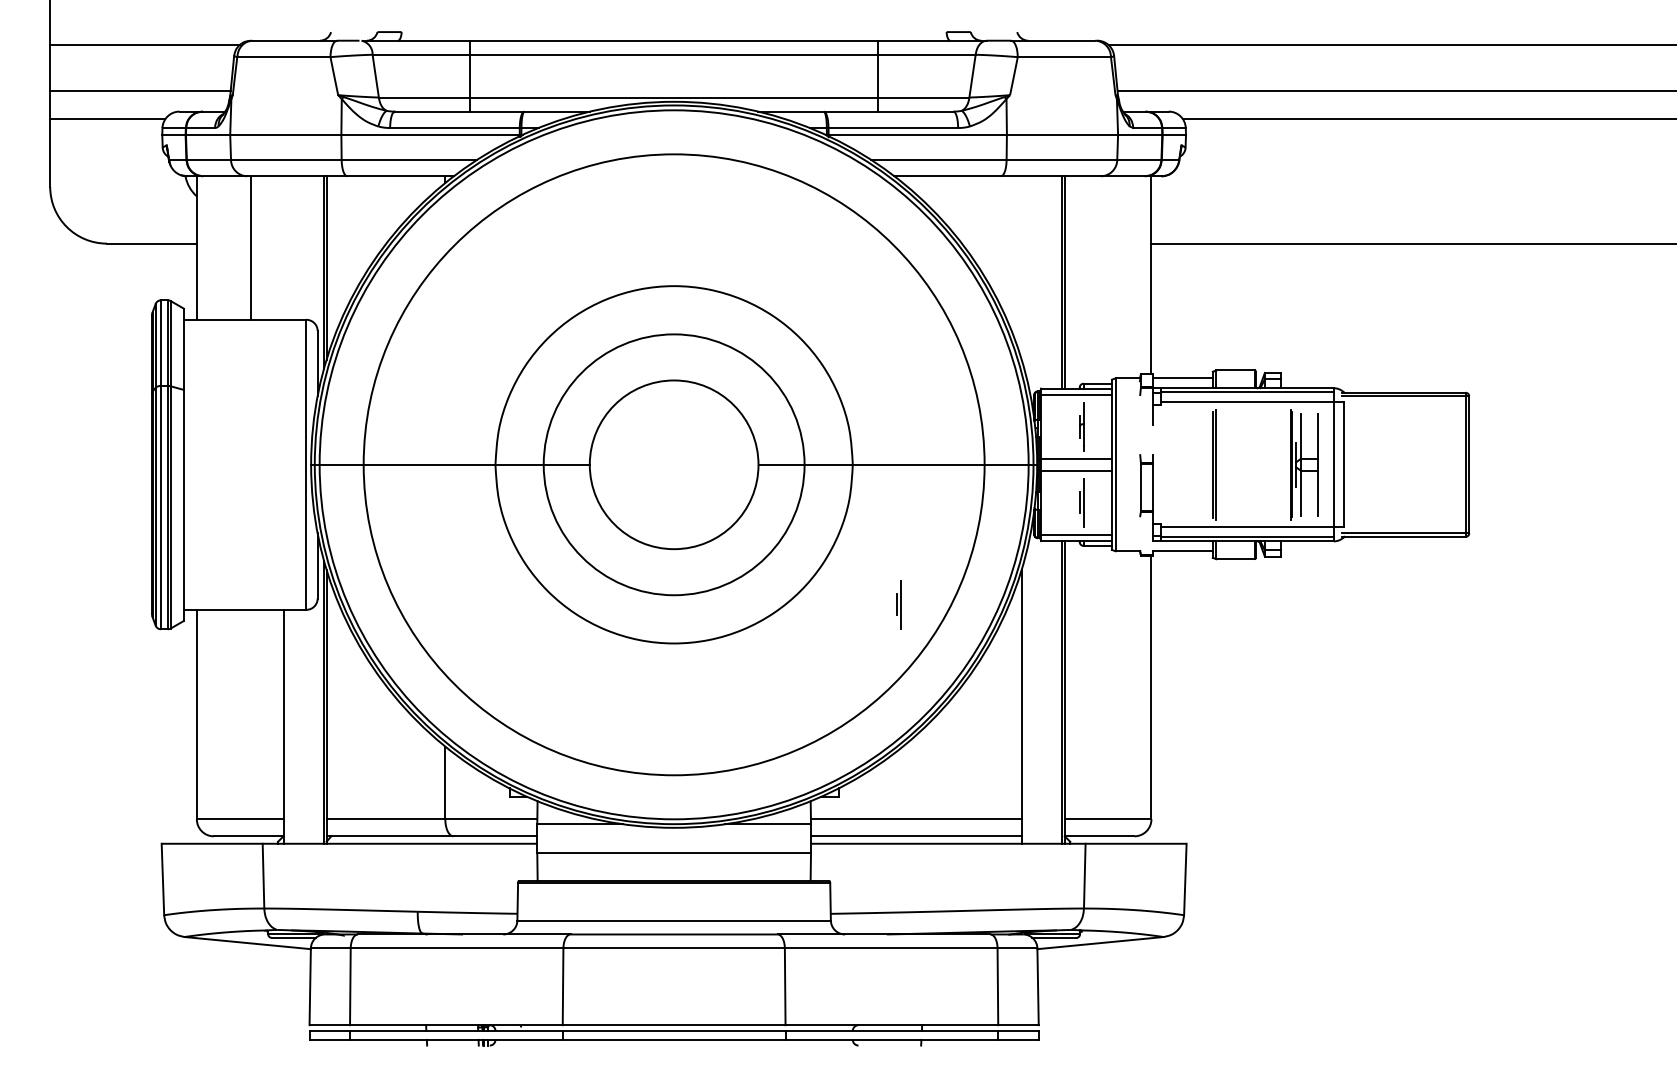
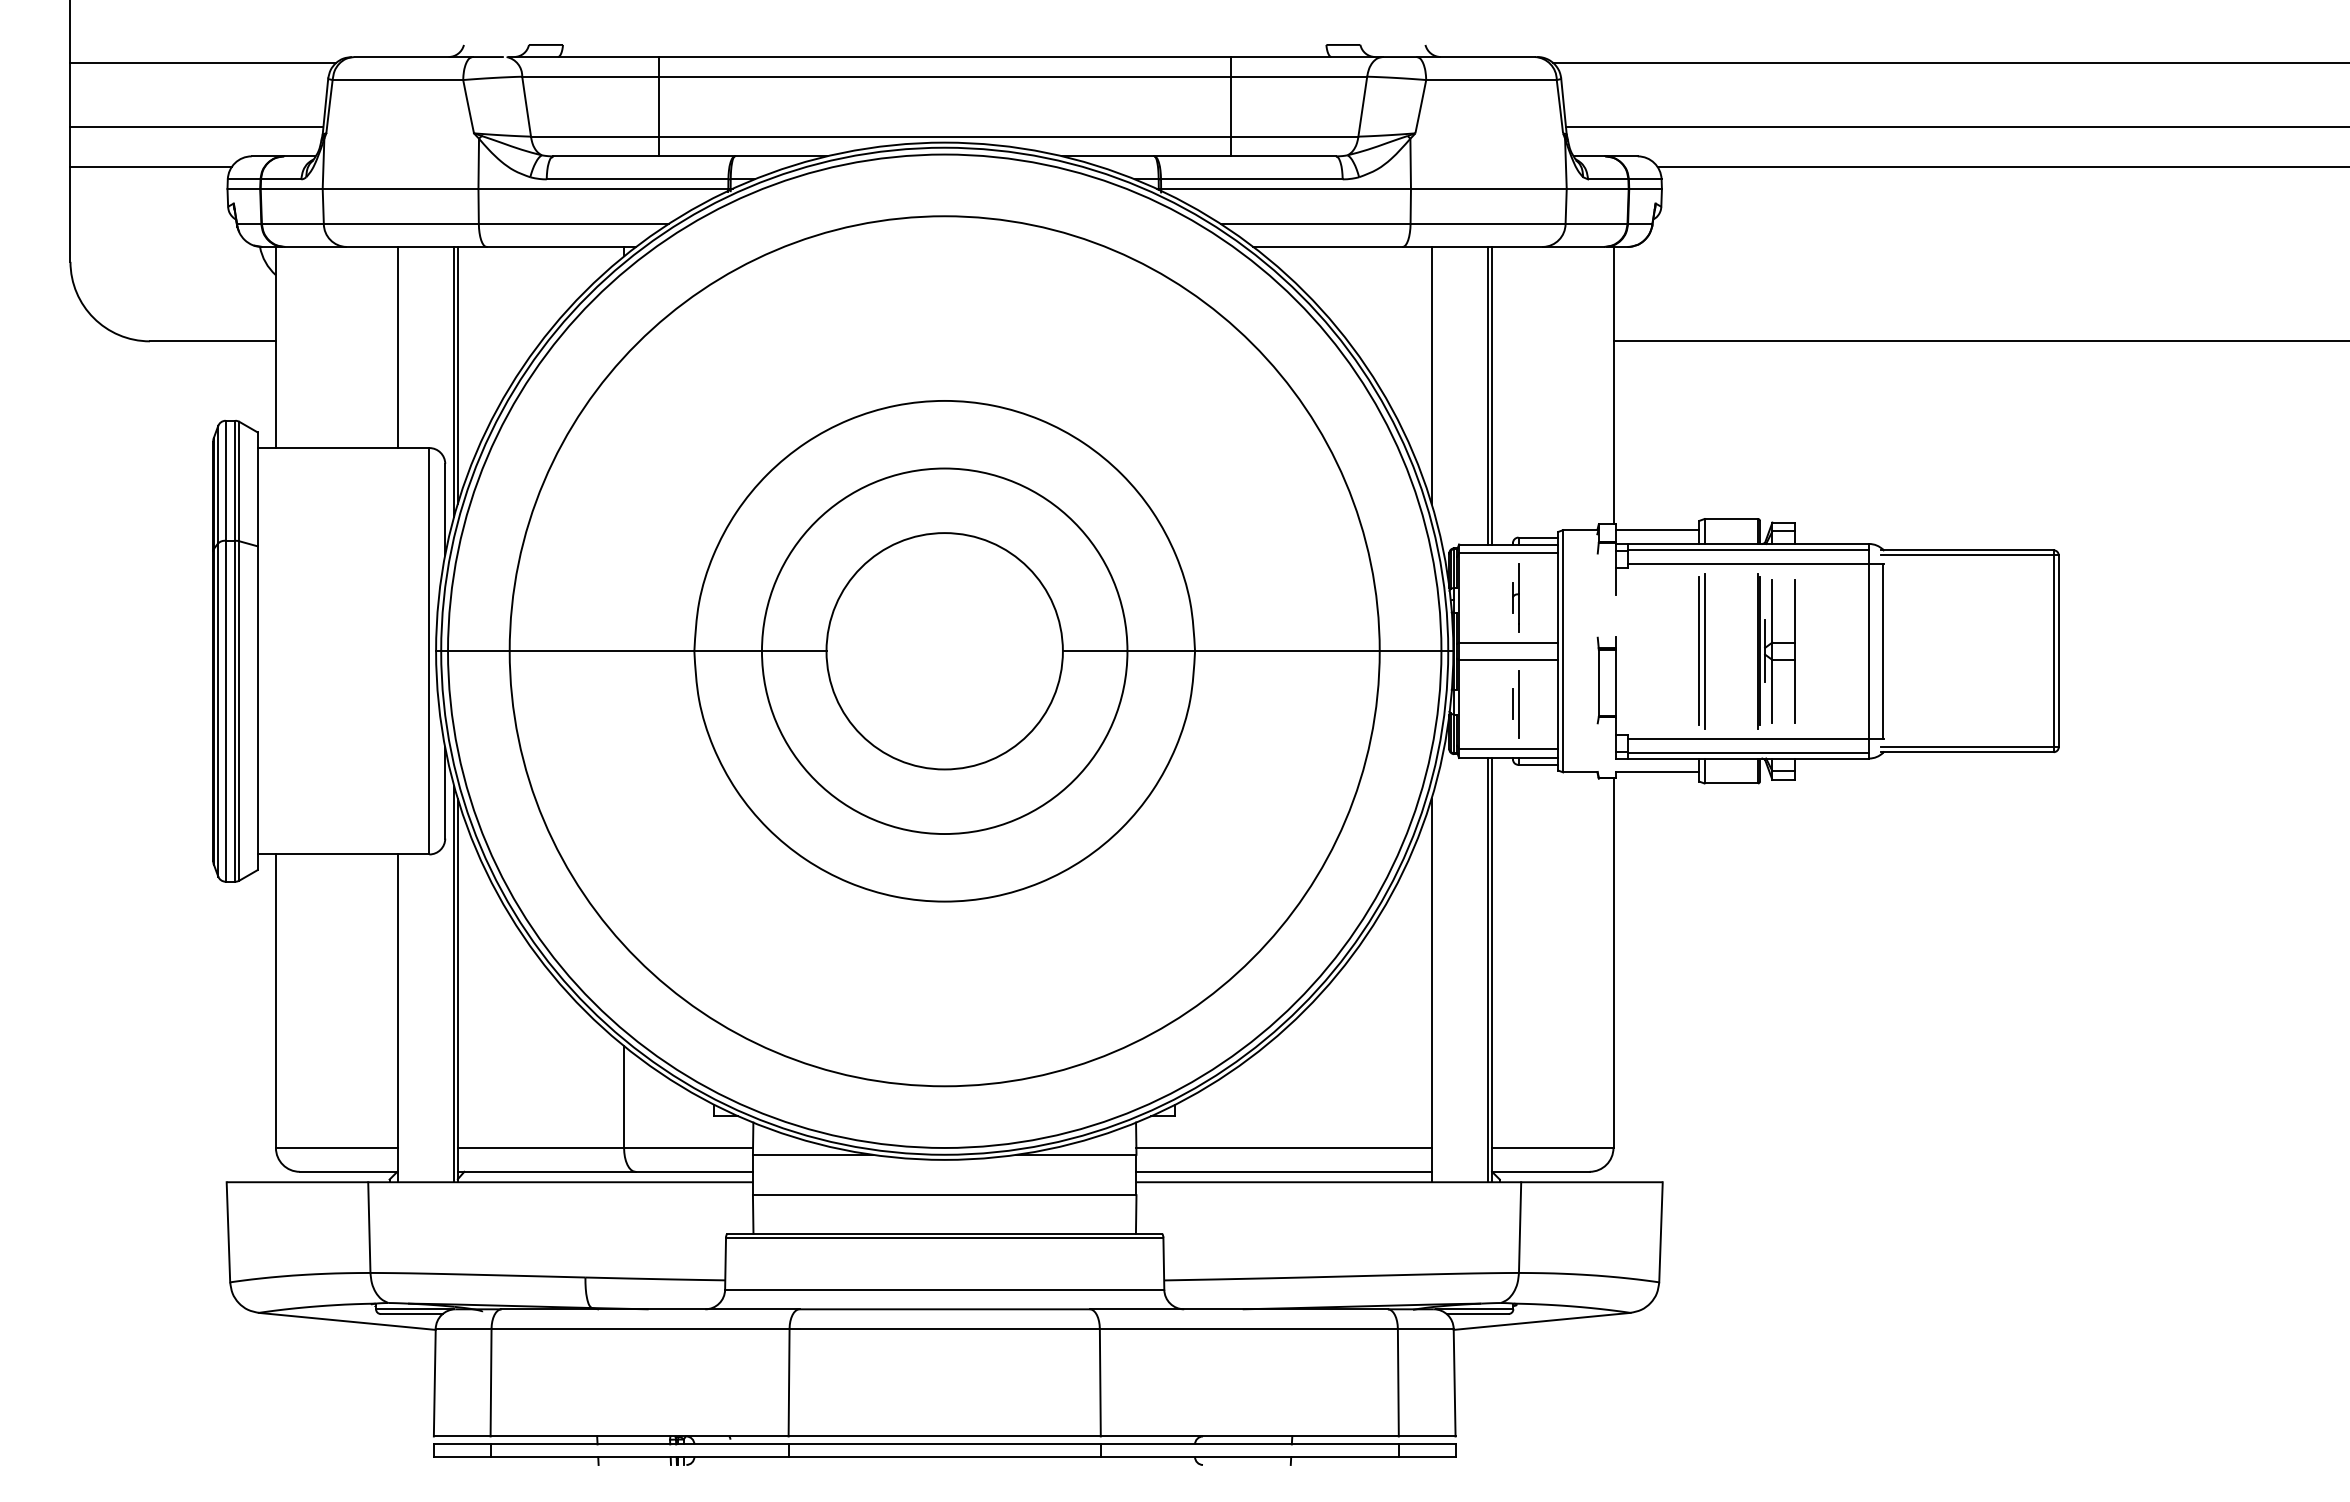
line: (250, 248) -> (397, 347), moved
line: (1021, 267) -> (1431, 374), added
part: (1304, 464) -> (1776, 651), moved
part: (898, 604) -> (1259, 847), removed

